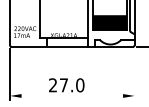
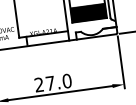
line: (134, 74) -> (121, 62), added
line: (72, 95) -> (60, 92), added

